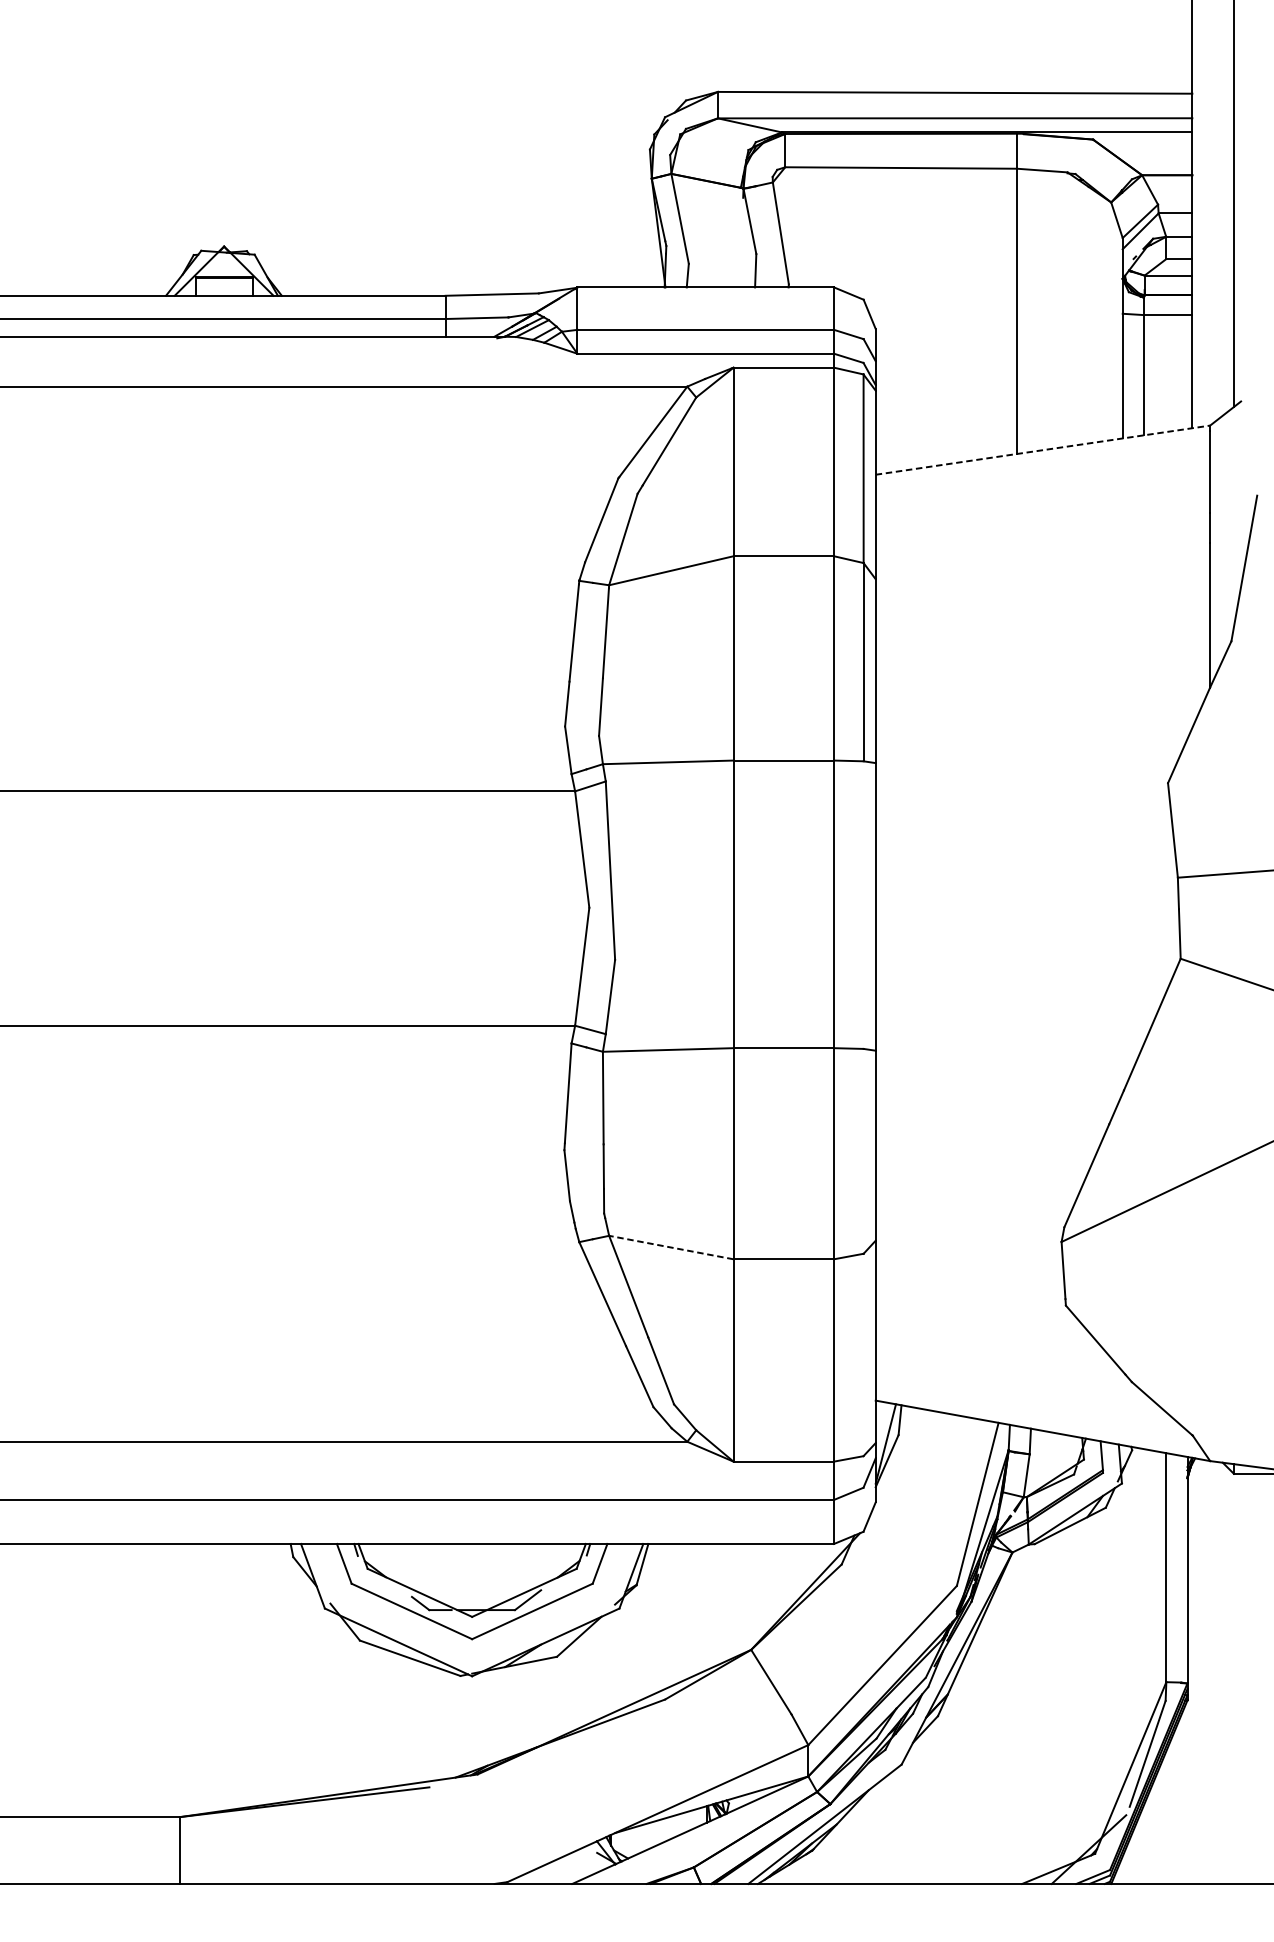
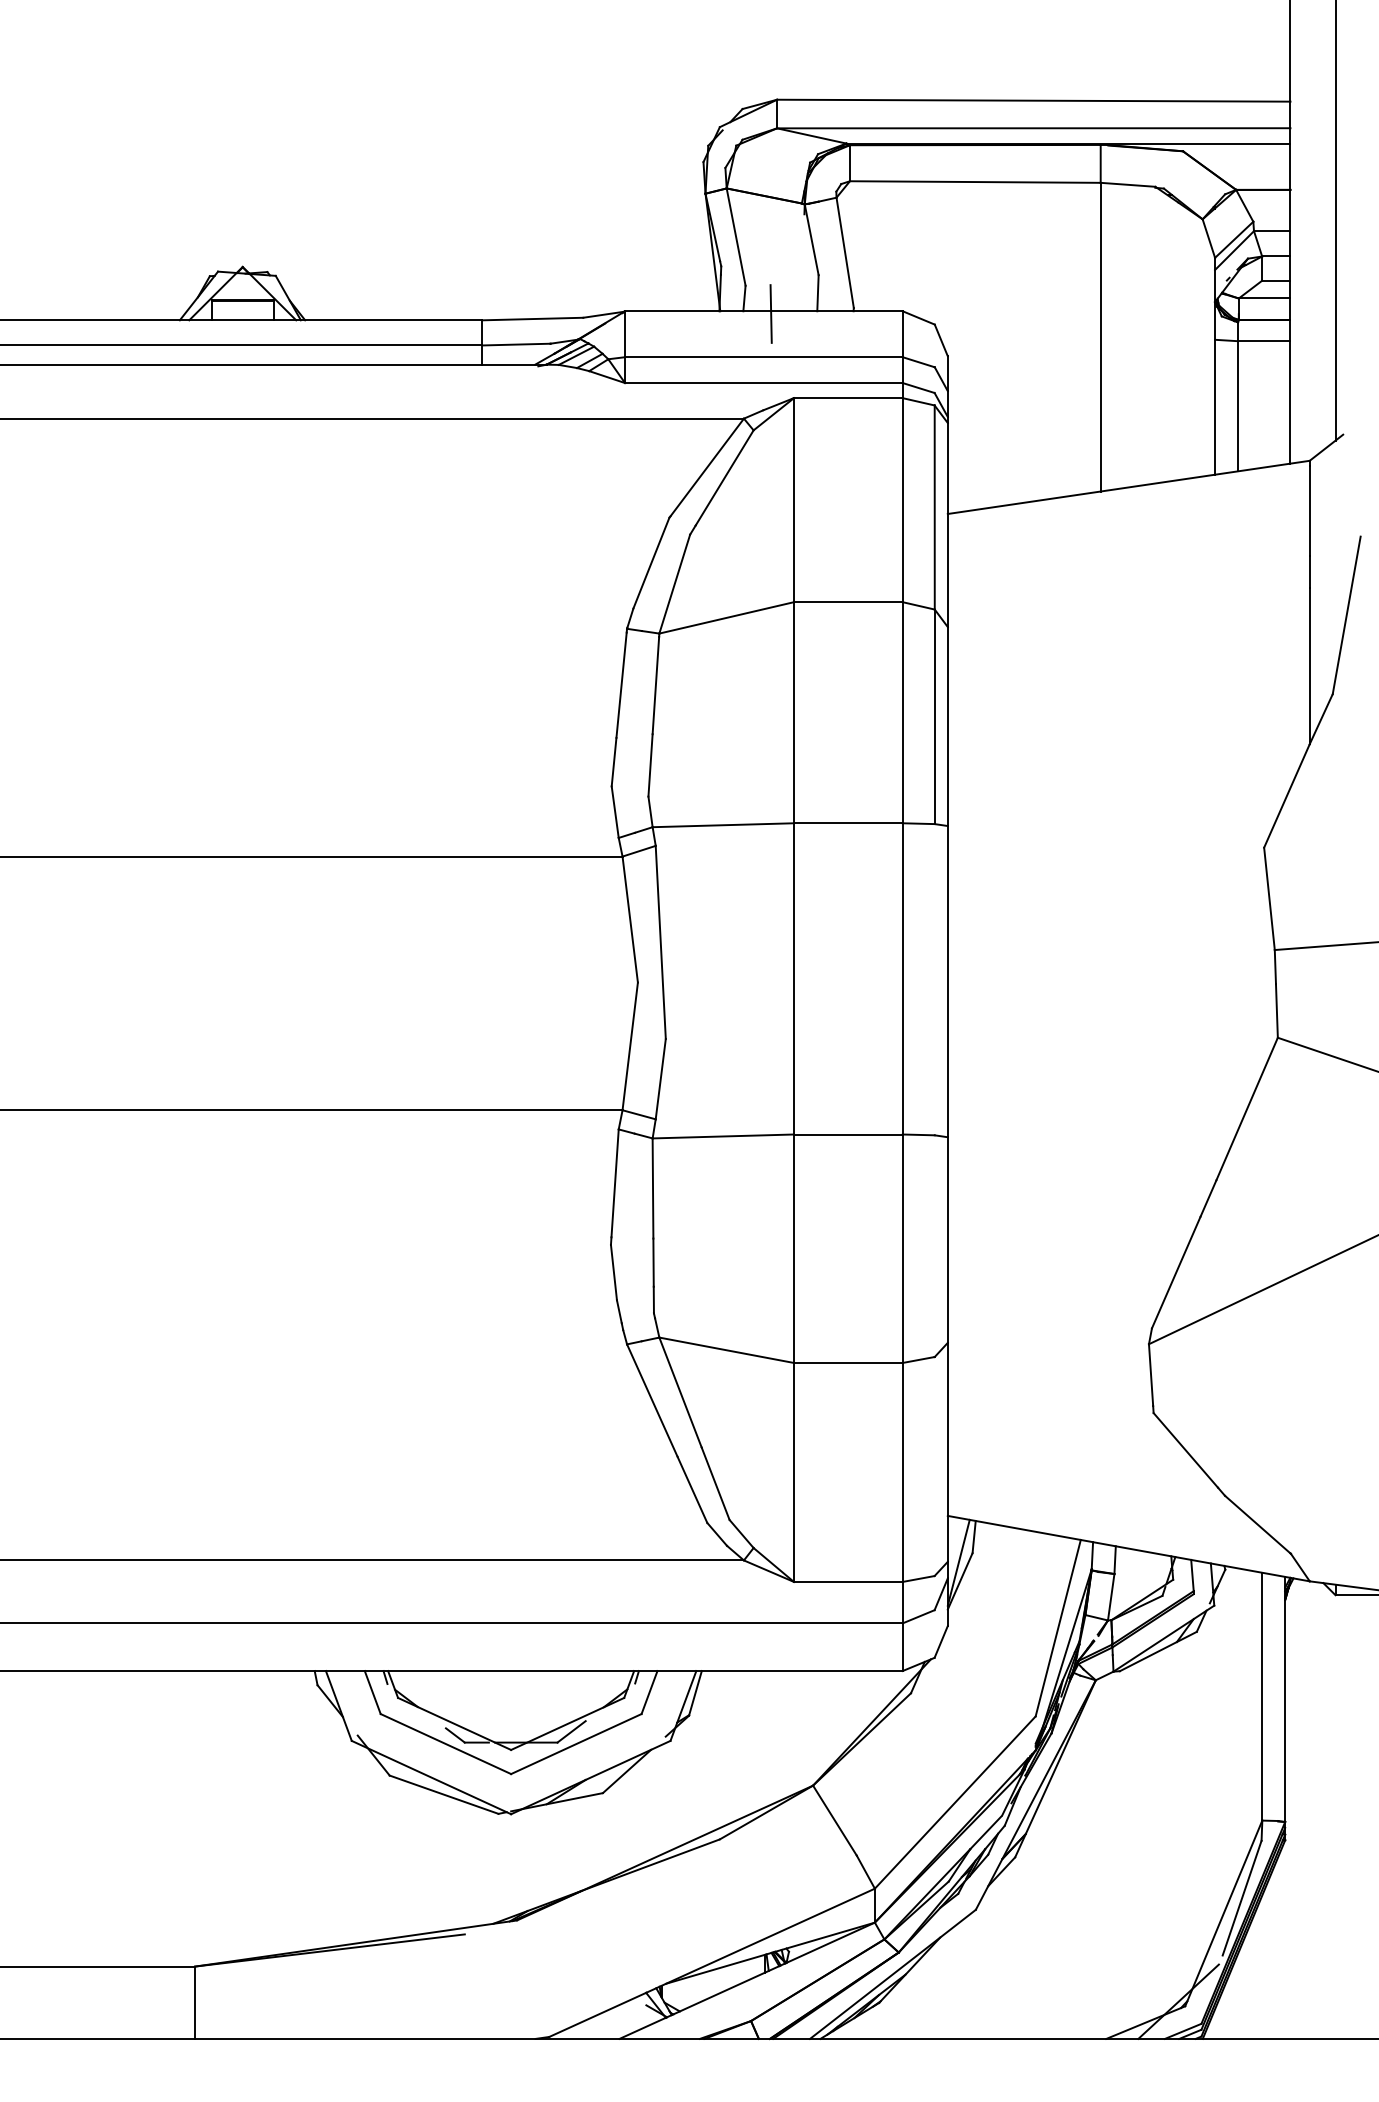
line: (711, 289) -> (770, 313), added
line: (1042, 450) -> (1128, 487), dashed -> solid
line: (671, 1247) -> (726, 1350), dashed -> solid

